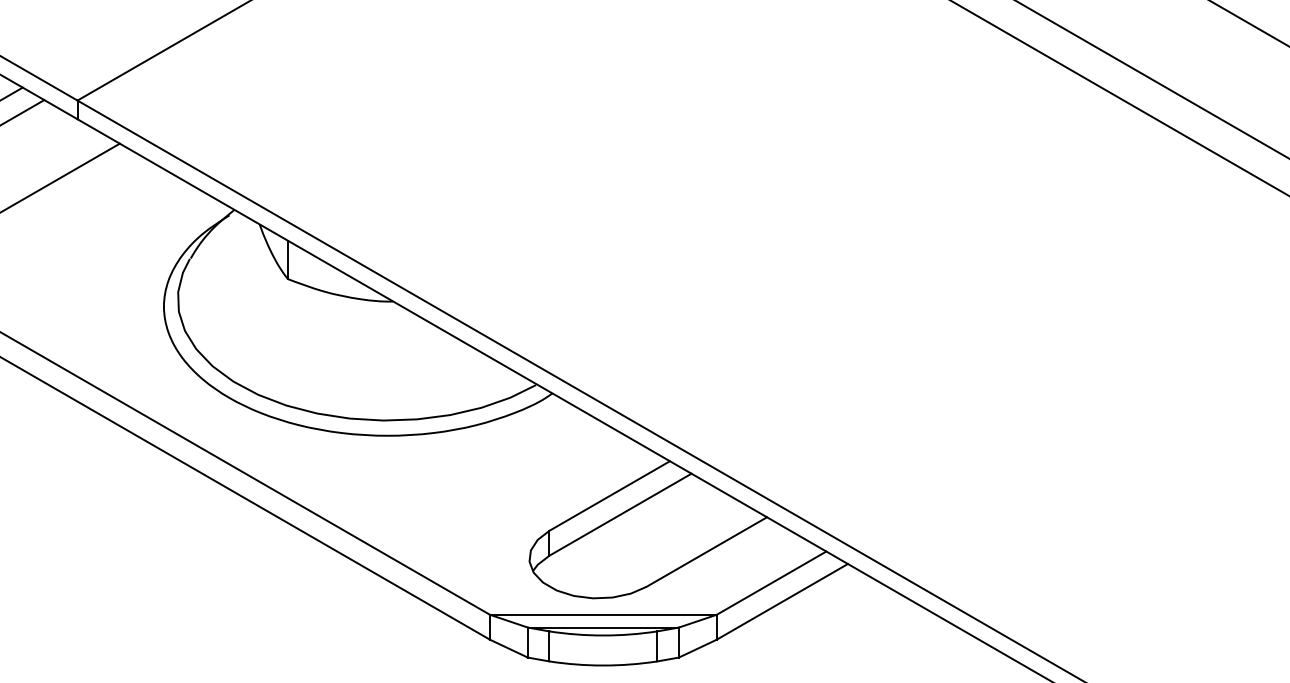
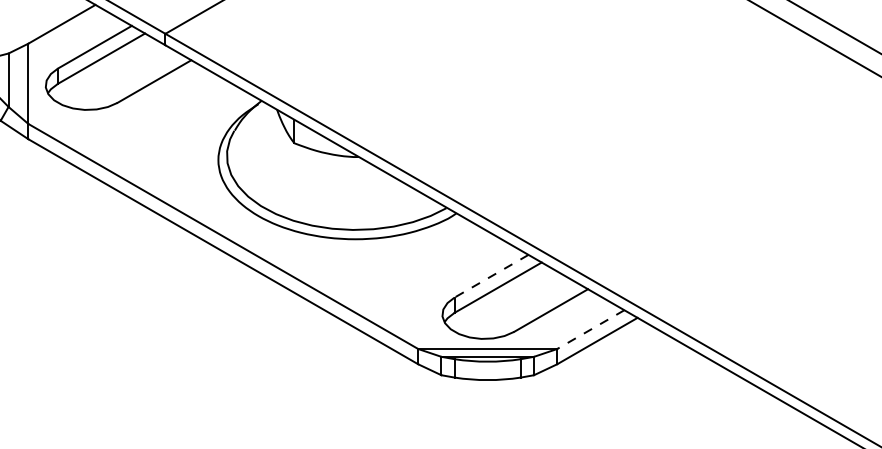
line: (609, 496) -> (491, 276), solid -> dashed
line: (771, 582) -> (590, 329), solid -> dashed

